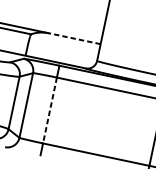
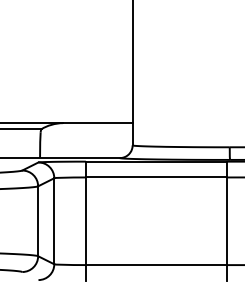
line: (74, 38) -> (97, 123), dashed -> solid
line: (49, 110) -> (85, 221), dashed -> solid

